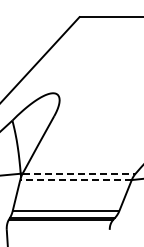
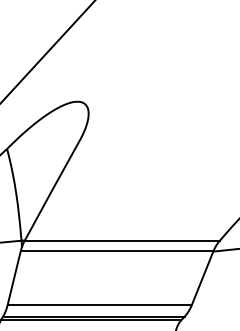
line: (79, 173) -> (122, 240), dashed -> solid
line: (76, 179) -> (117, 250), dashed -> solid

